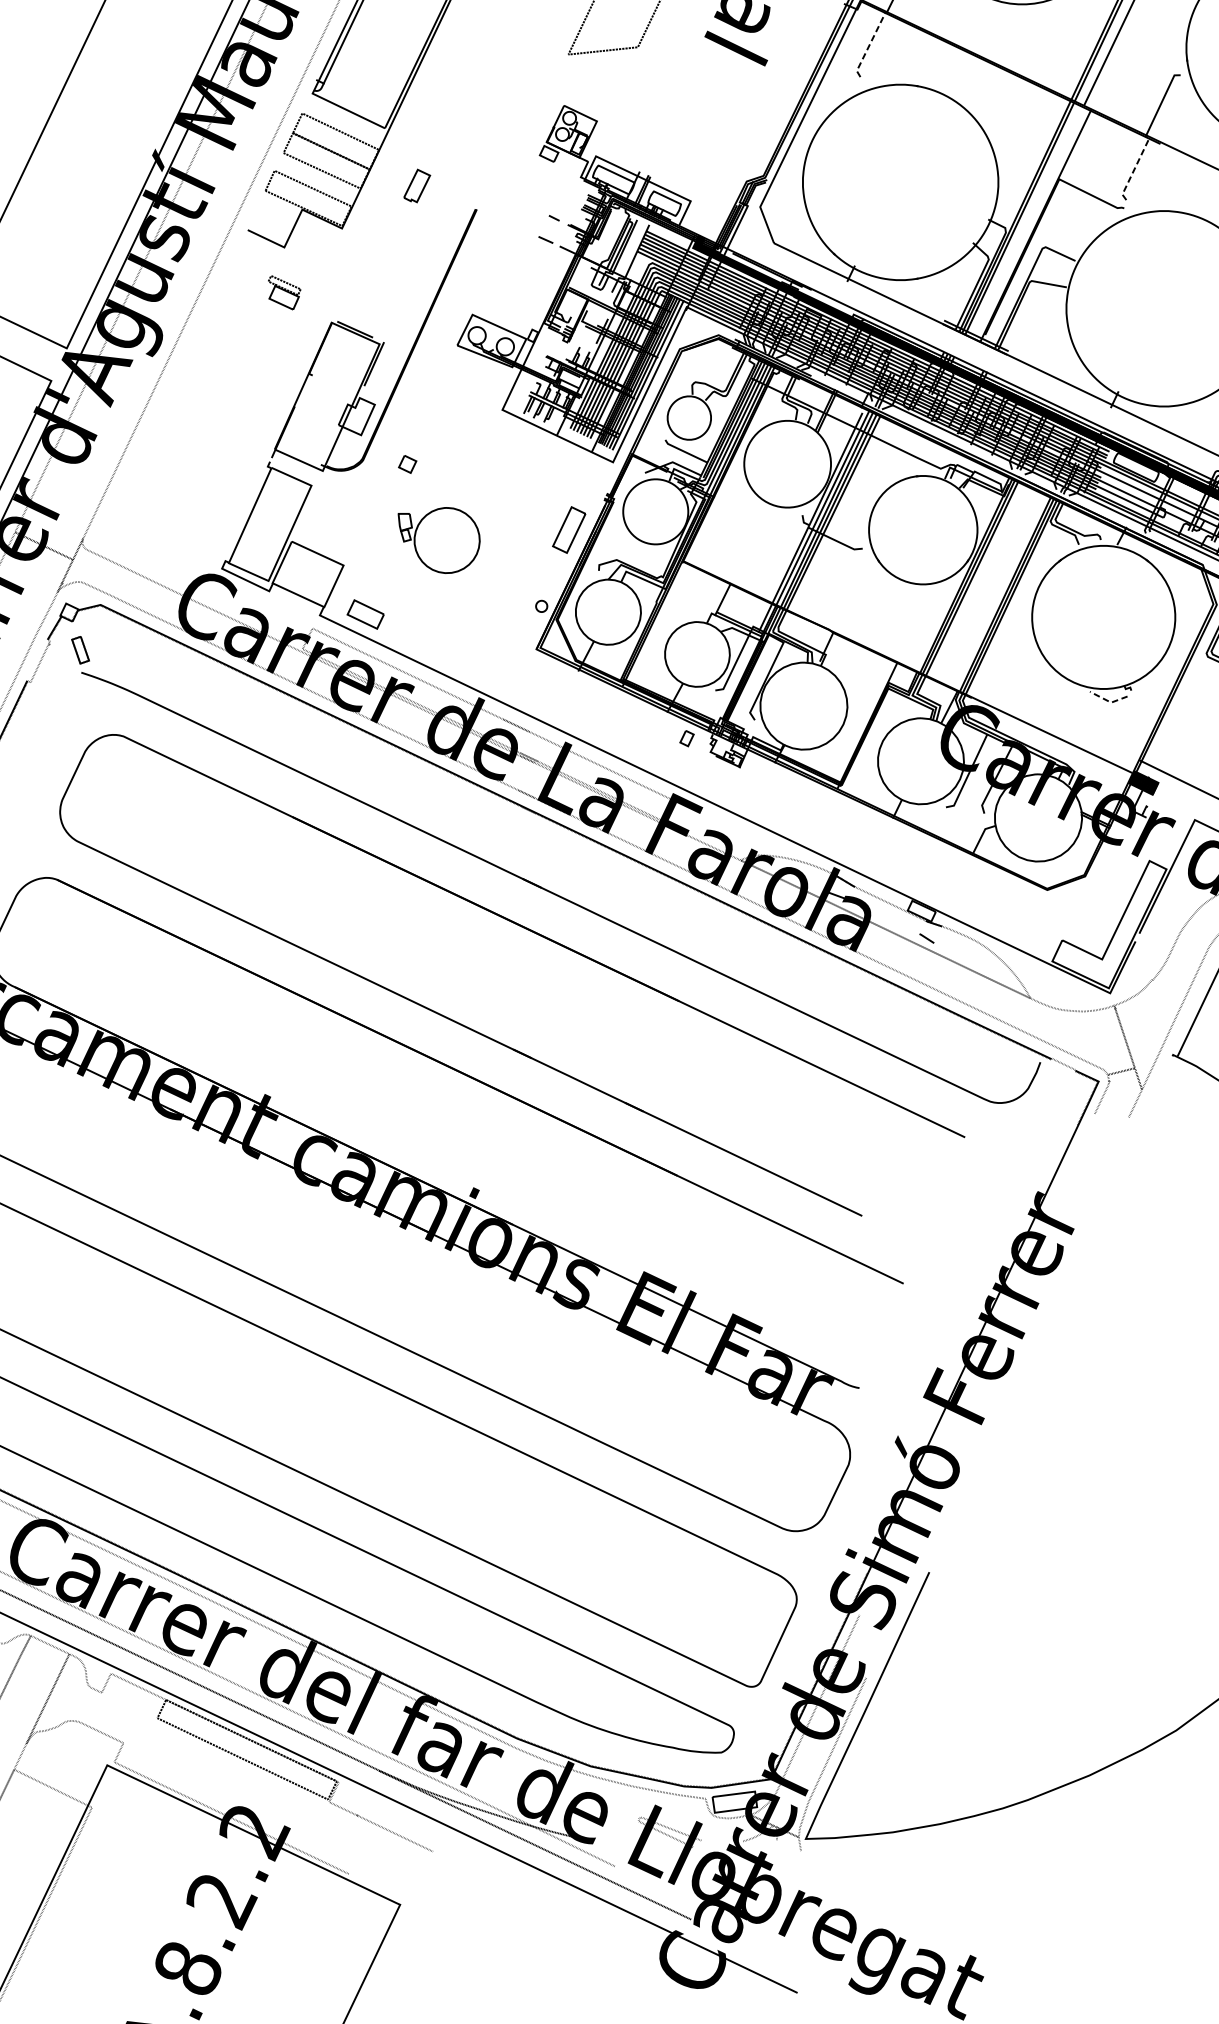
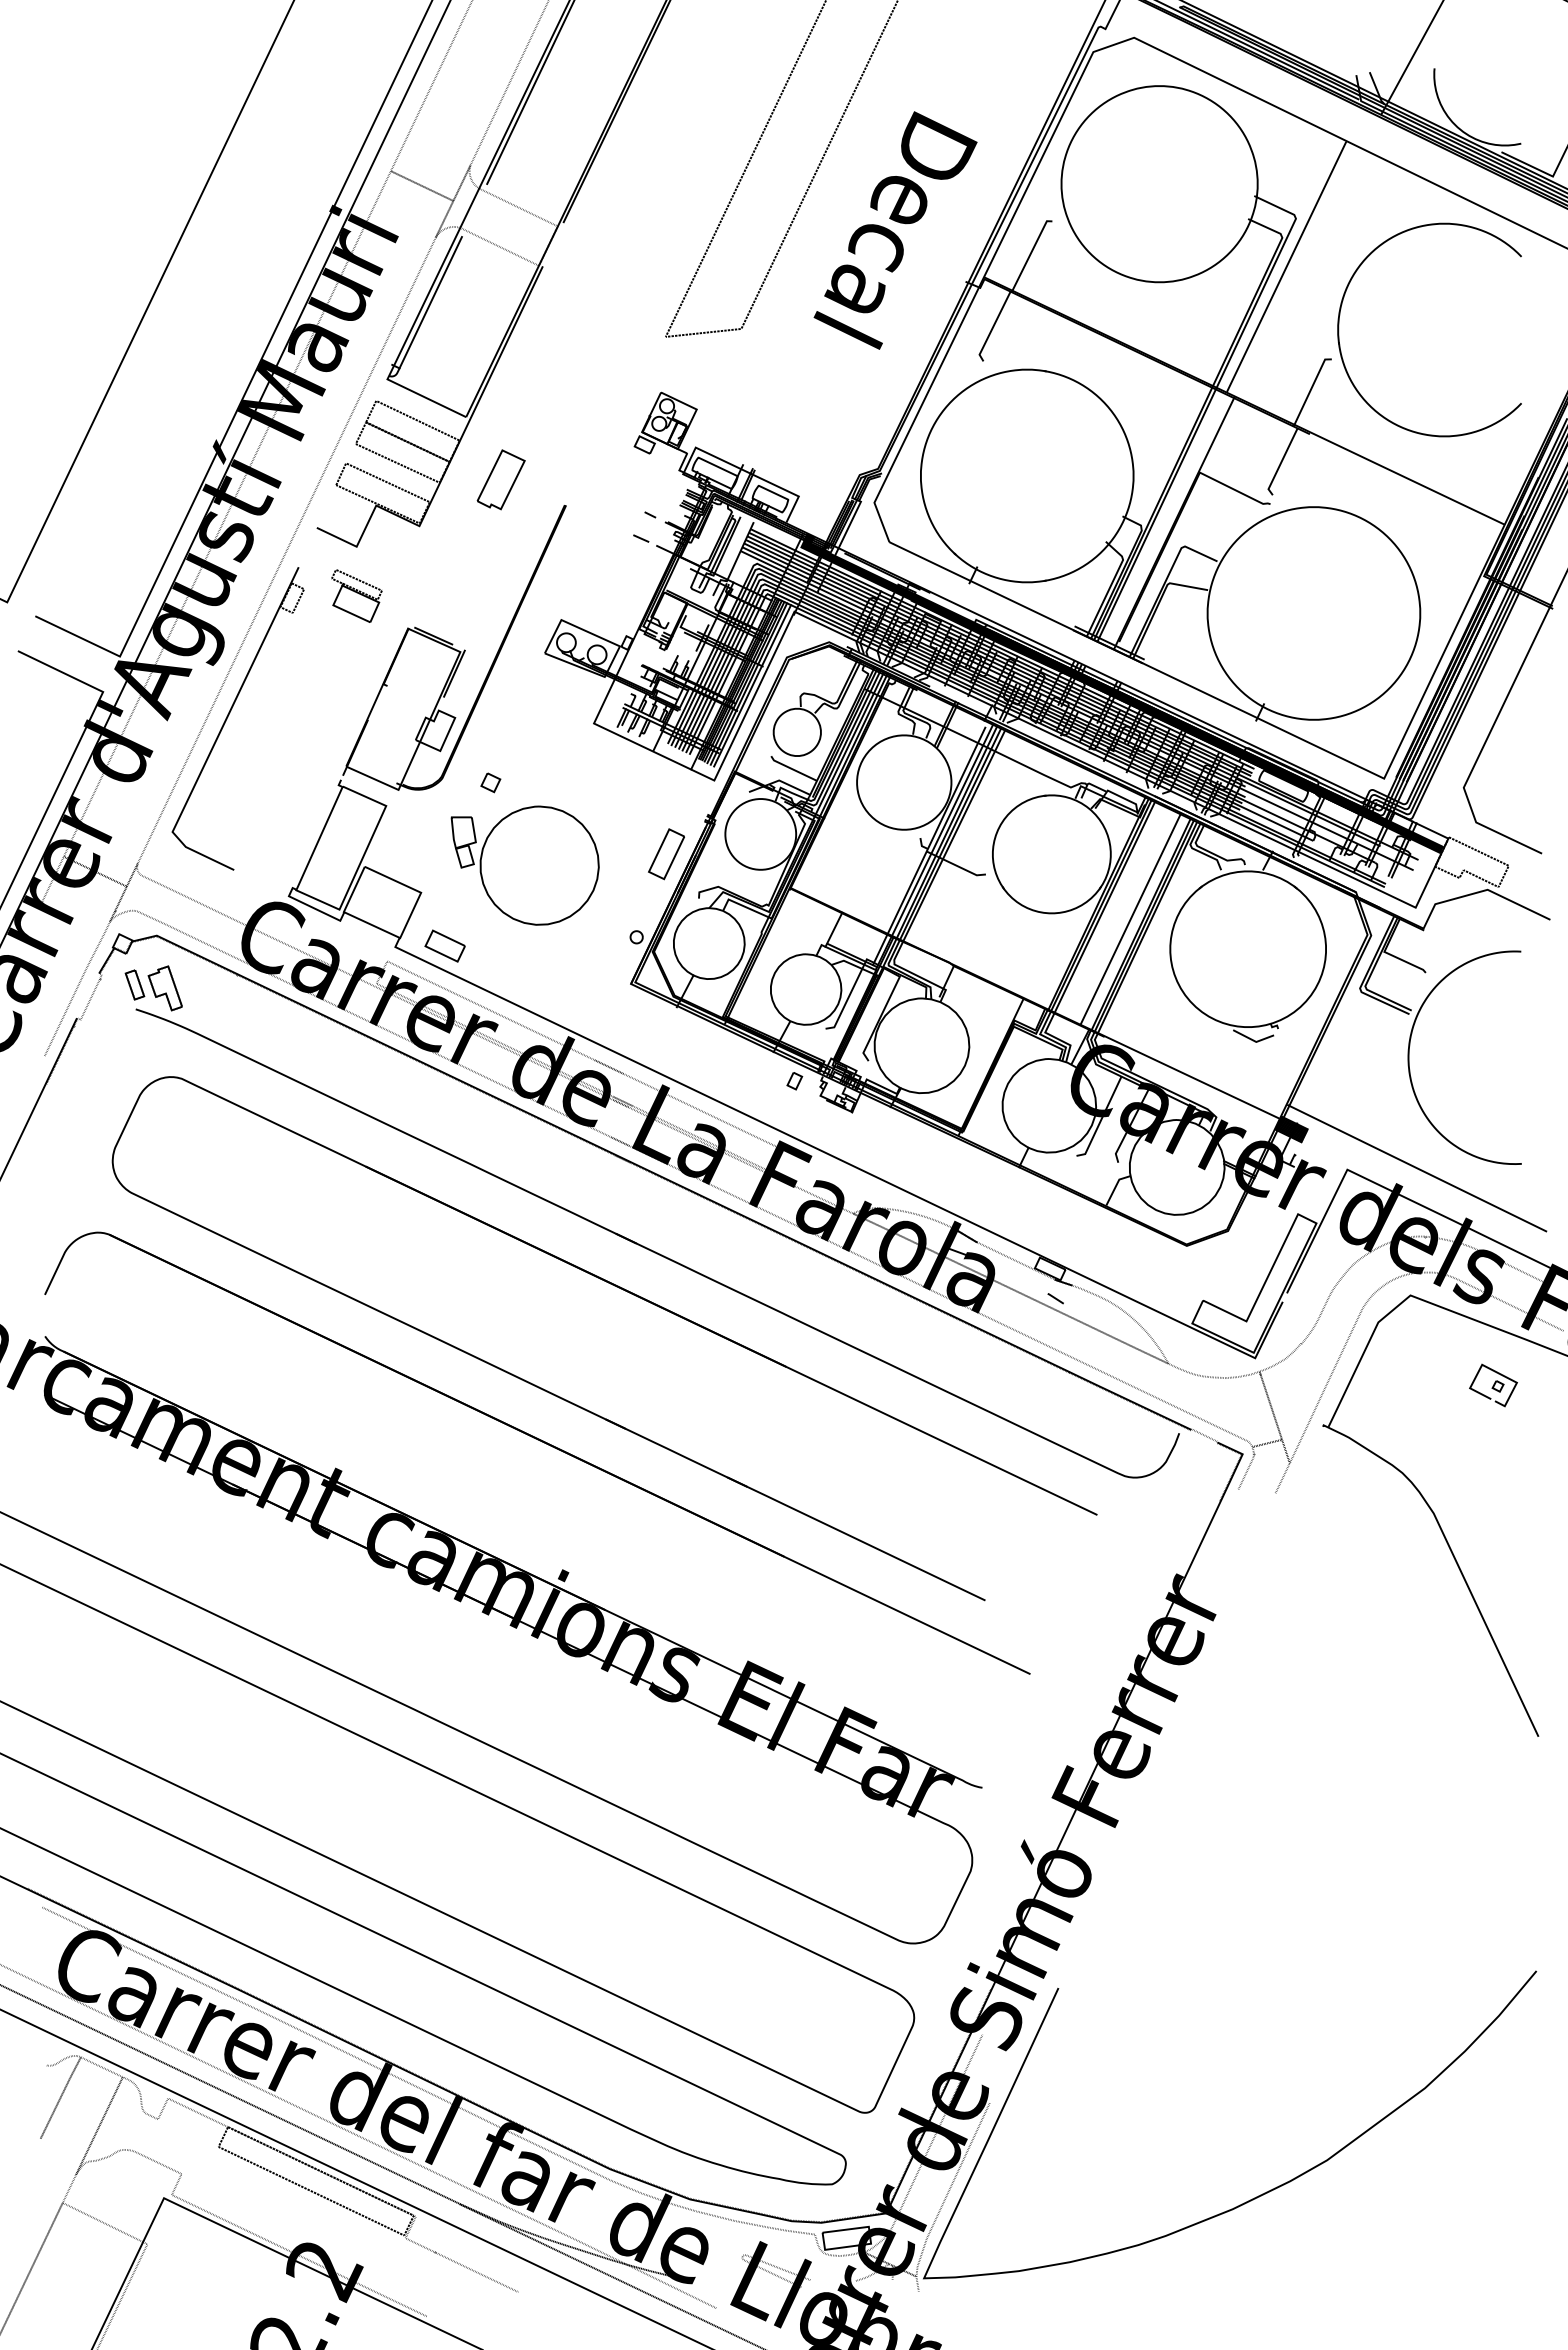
line: (869, 45) -> (993, 327), dashed -> solid
line: (1134, 170) -> (1281, 462), dashed -> solid
part: (416, 185) -> (500, 479), size x1.67
part: (284, 292) -> (356, 595), size x1.43
part: (167, 402) -> (229, 715), added
part: (438, 540) -> (524, 865), size x1.67
line: (995, 589) -> (1130, 918), added
part: (107, 653) -> (164, 988), added
line: (1108, 701) -> (1253, 1040), dashed -> solid

